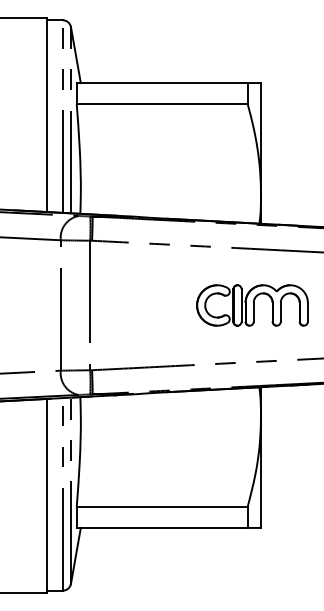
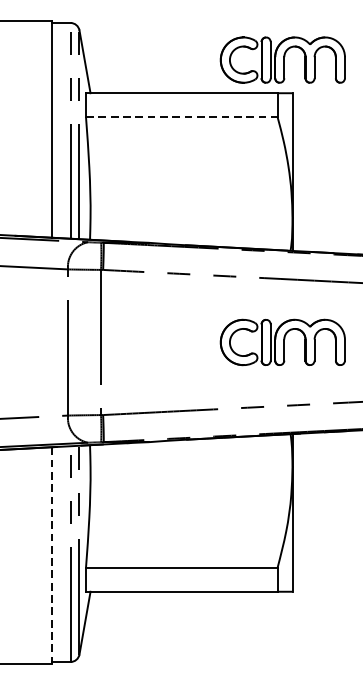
part: (252, 53) -> (282, 60), added
line: (162, 104) -> (182, 117), solid -> dashed
line: (46, 495) -> (52, 555), solid -> dashed

